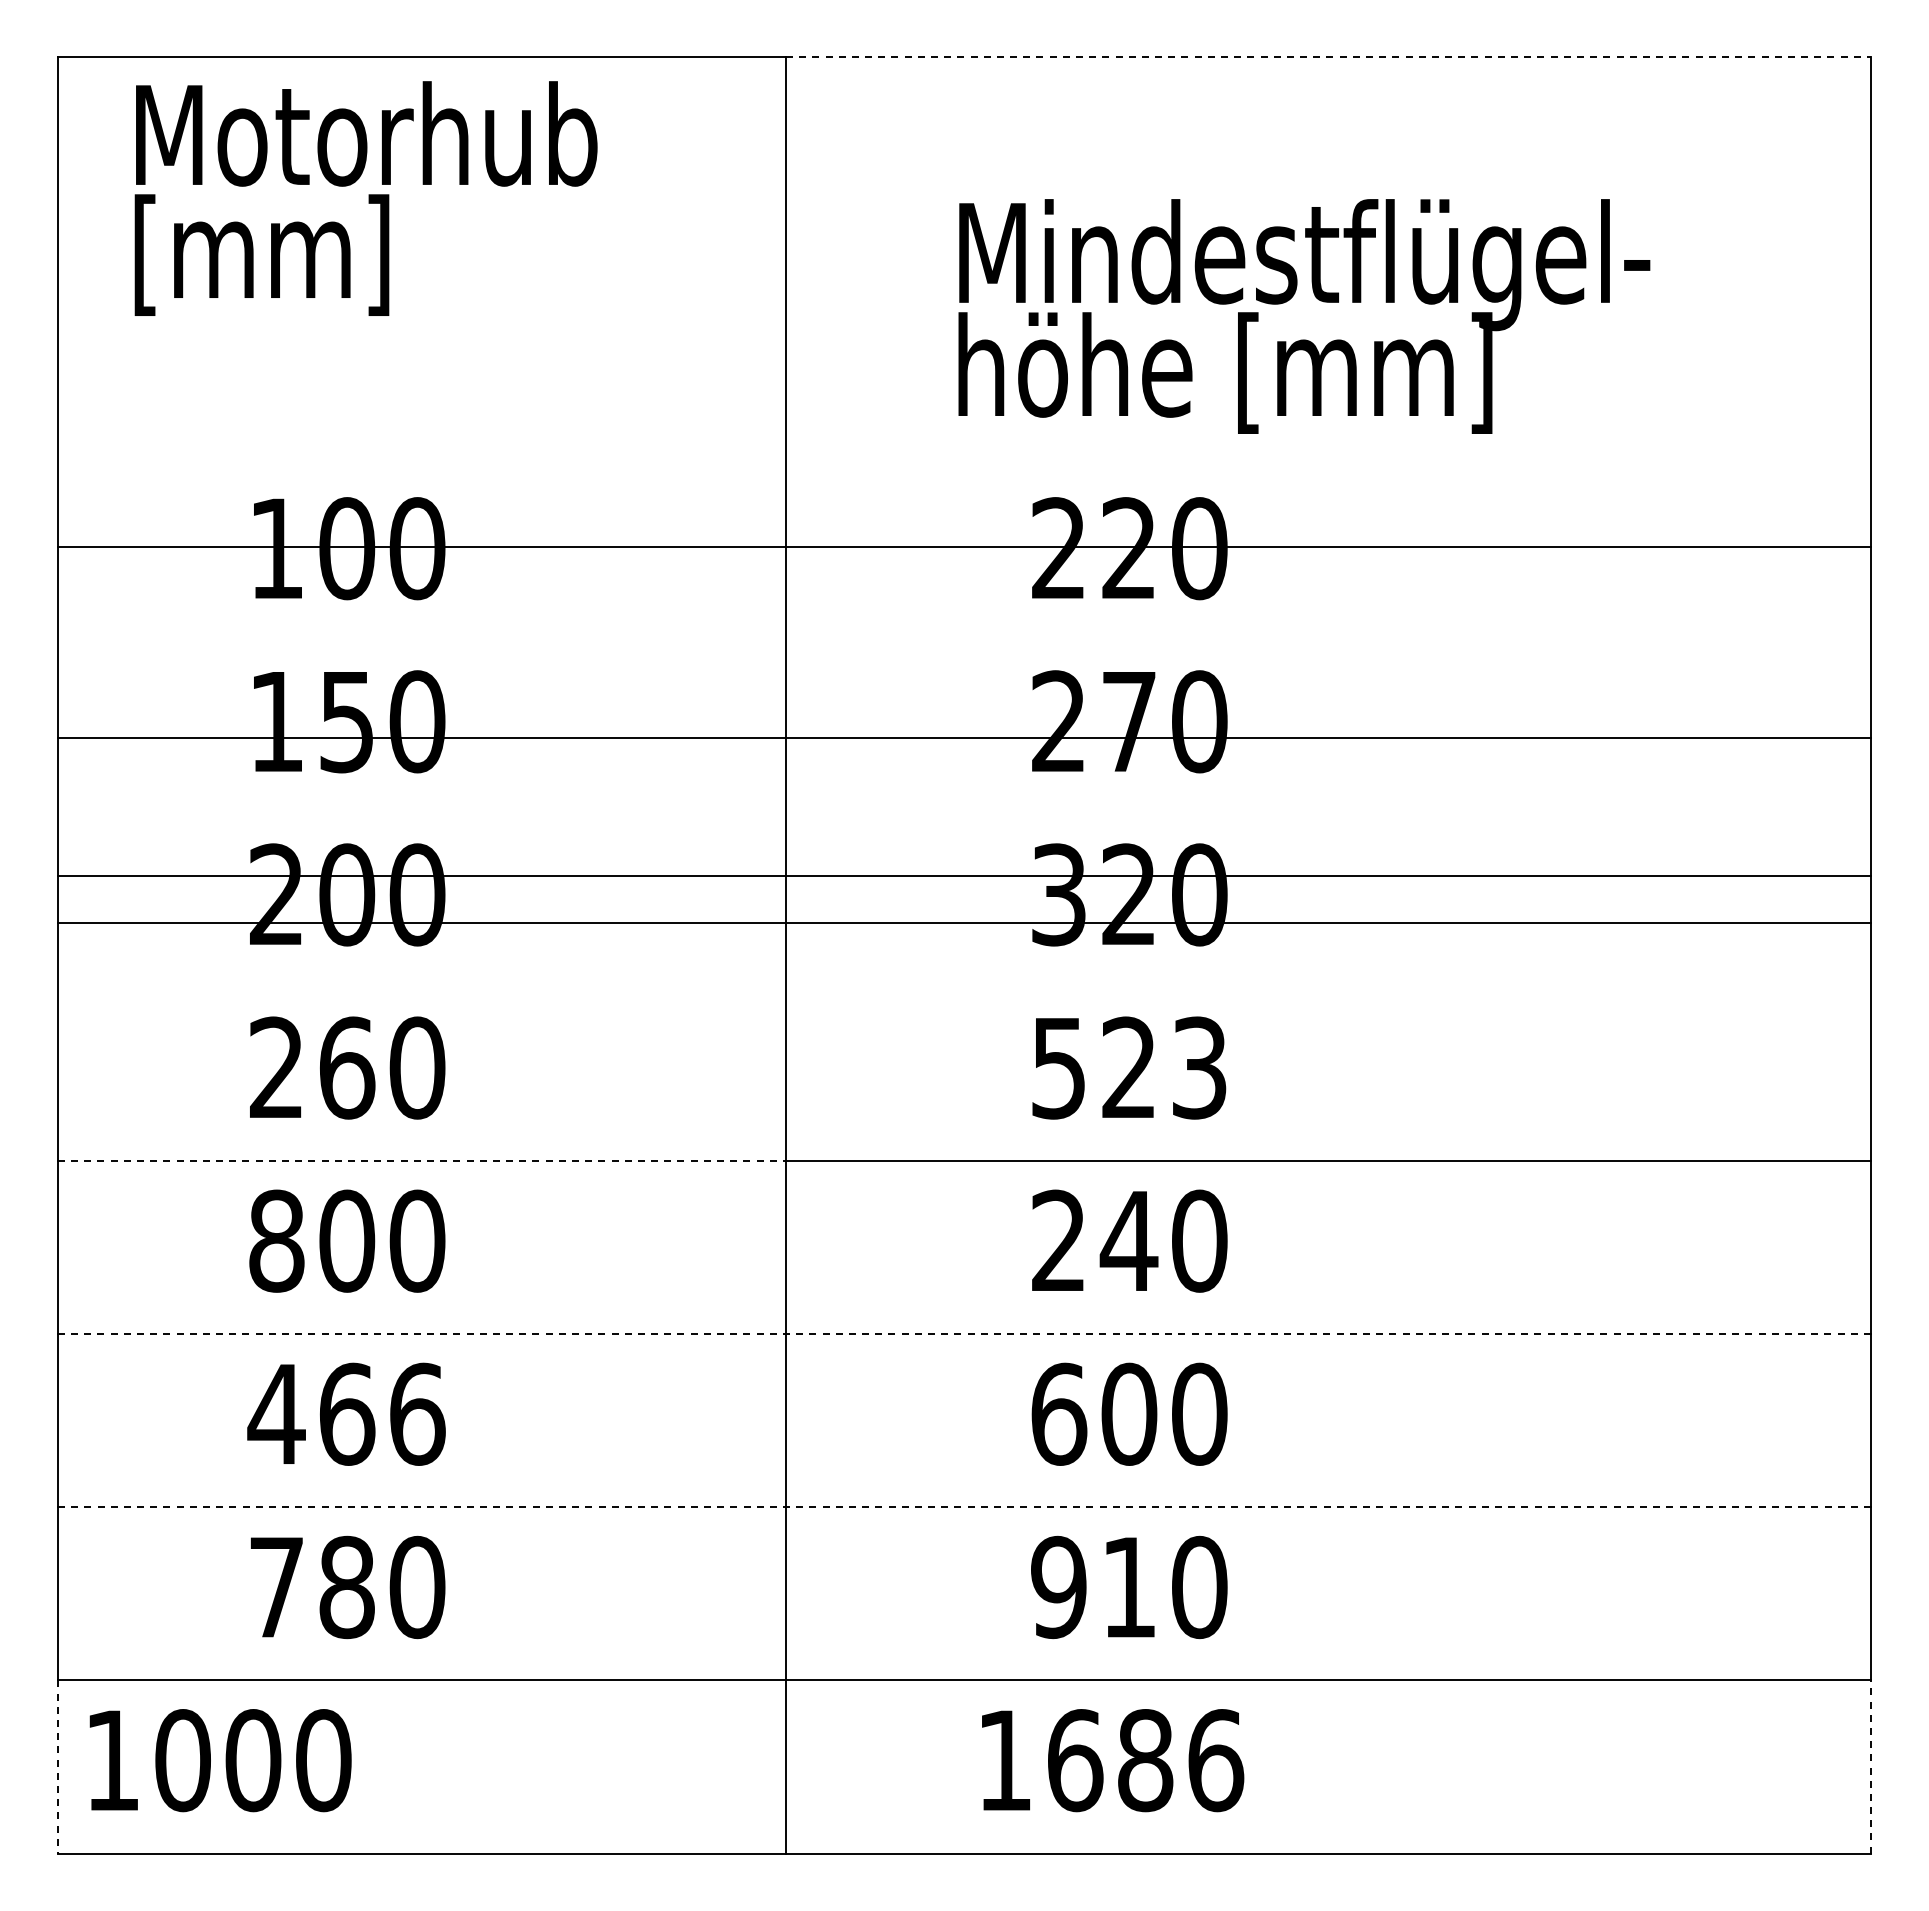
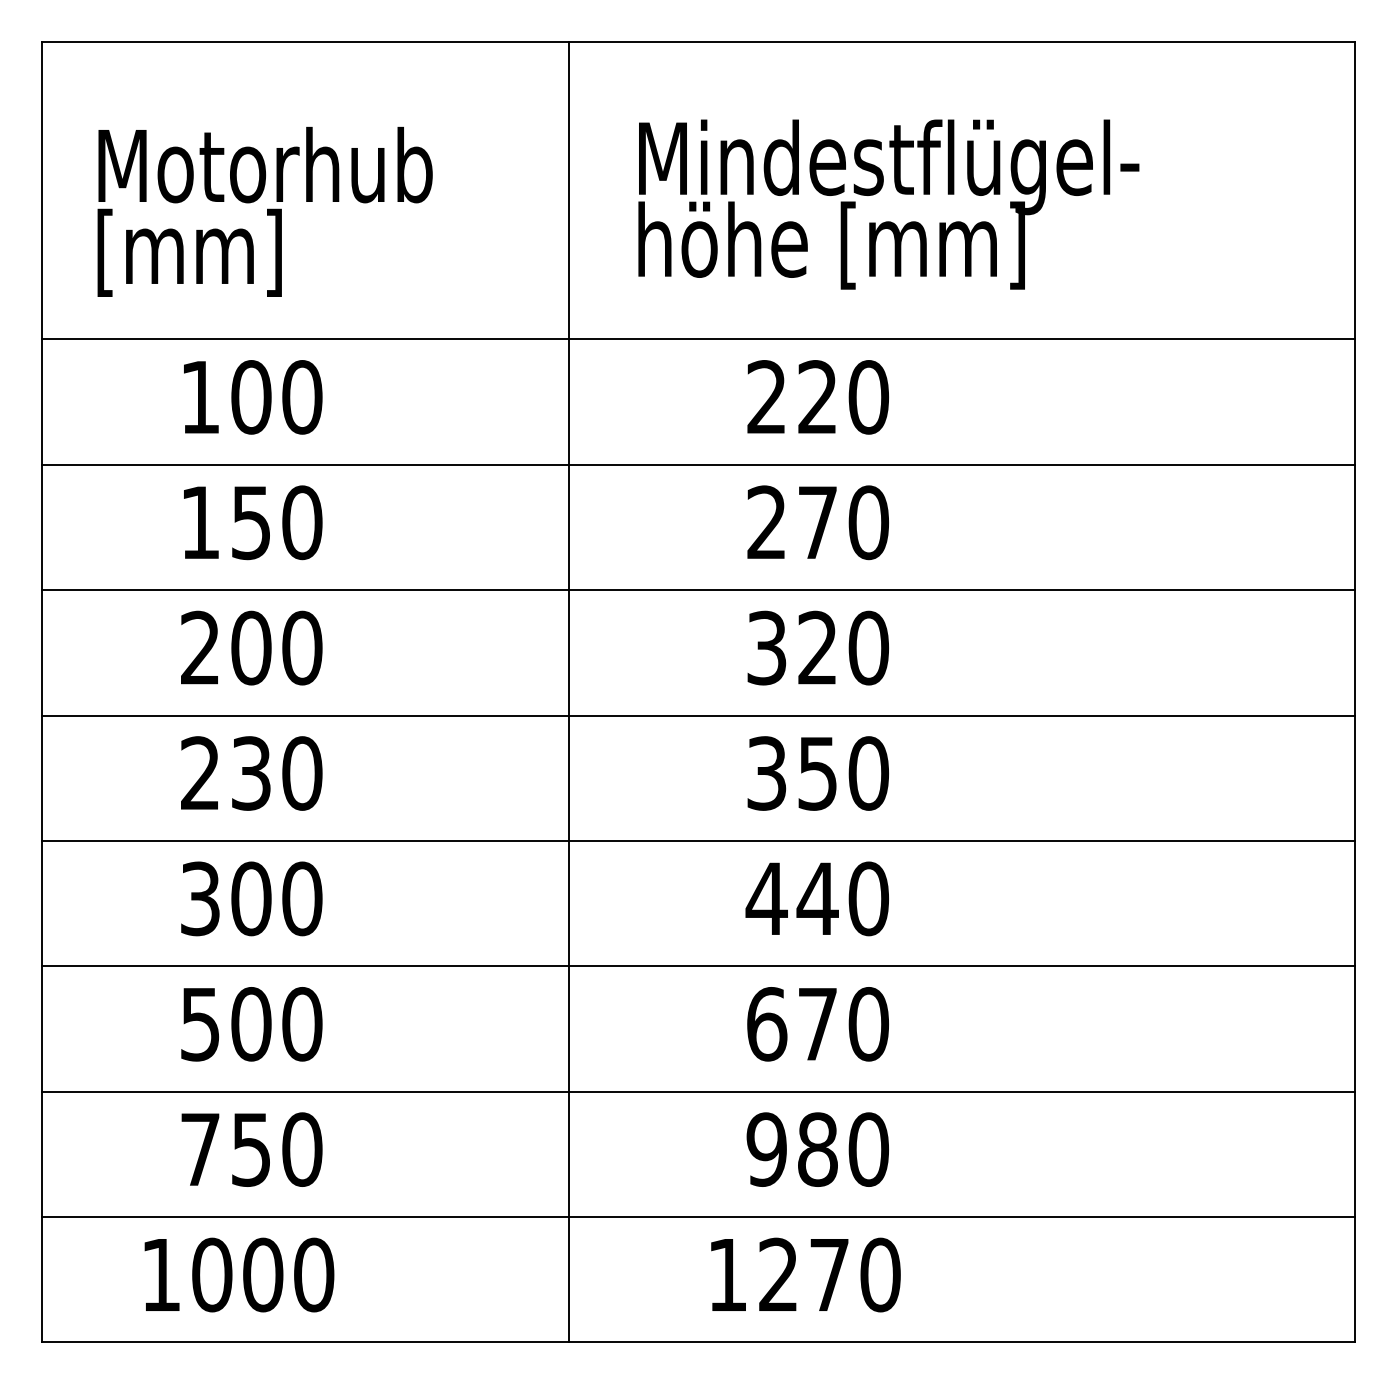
line: (1328, 57) -> (962, 41), dashed -> solid
text: (365, 198) -> (264, 211), moved
text: (1304, 316) -> (888, 204), moved
line: (964, 546) -> (698, 339), moved
line: (964, 737) -> (698, 464), moved
line: (964, 875) -> (698, 589), moved
line: (964, 922) -> (698, 715), moved
text: (347, 1067) -> (251, 773), 260 -> 230
text: (1129, 1067) -> (817, 773), 523 -> 350
line: (422, 1161) -> (305, 841), dashed -> solid
text: (1058, 1239) -> (766, 897), 240 -> 440
text: (276, 1240) -> (200, 898), 800 -> 300
line: (964, 1334) -> (698, 966), dashed -> solid
text: (346, 1413) -> (250, 1023), 466 -> 500
text: (1129, 1413) -> (817, 1023), 600 -> 670
line: (964, 1507) -> (698, 1091), dashed -> solid
text: (346, 1587) -> (250, 1149), 780 -> 750
text: (1129, 1587) -> (817, 1149), 910 -> 980
text: (220, 1760) -> (239, 1274), moved
text: (1146, 1760) -> (830, 1274), 1686 -> 1270
line: (57, 1767) -> (41, 1280), dashed -> solid
line: (1871, 1767) -> (1355, 1280), dashed -> solid

